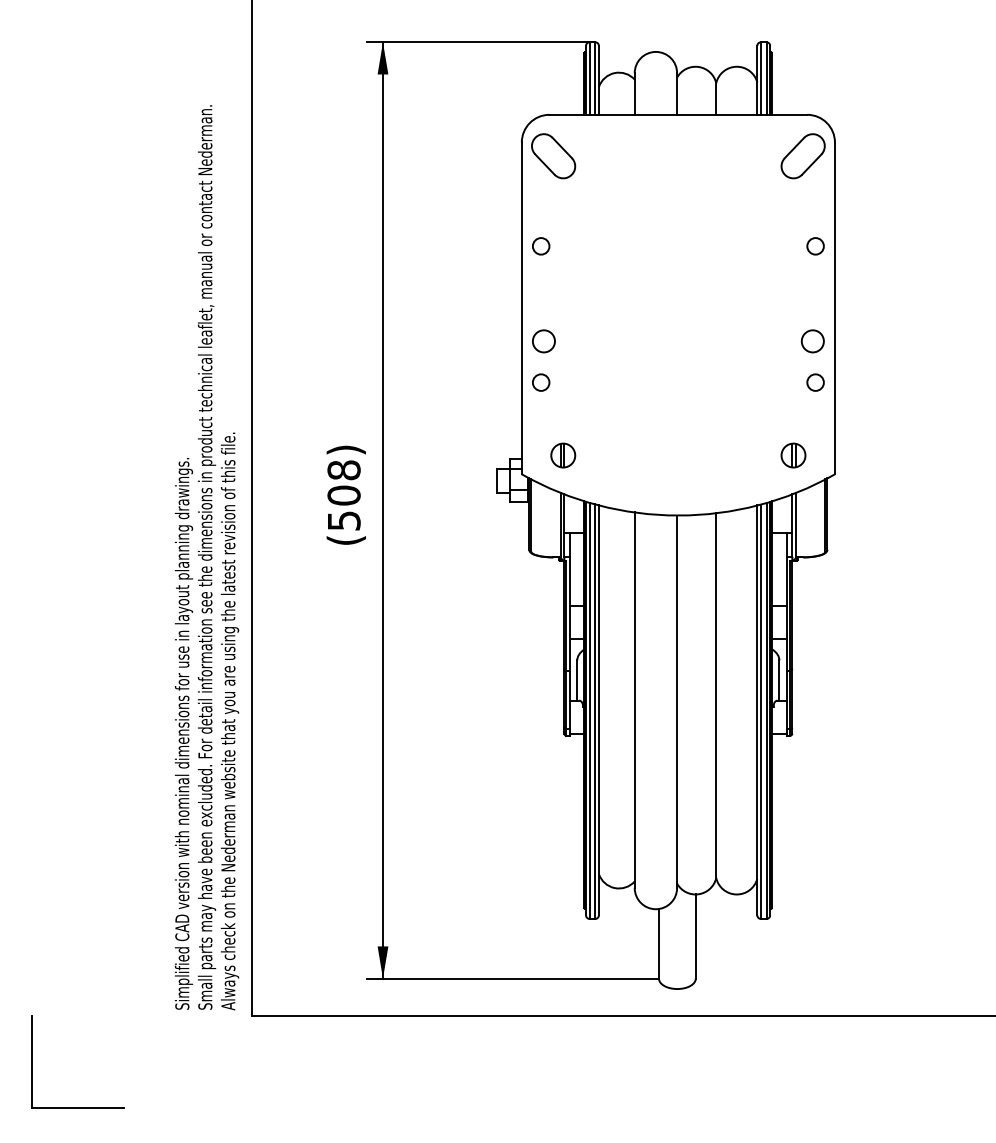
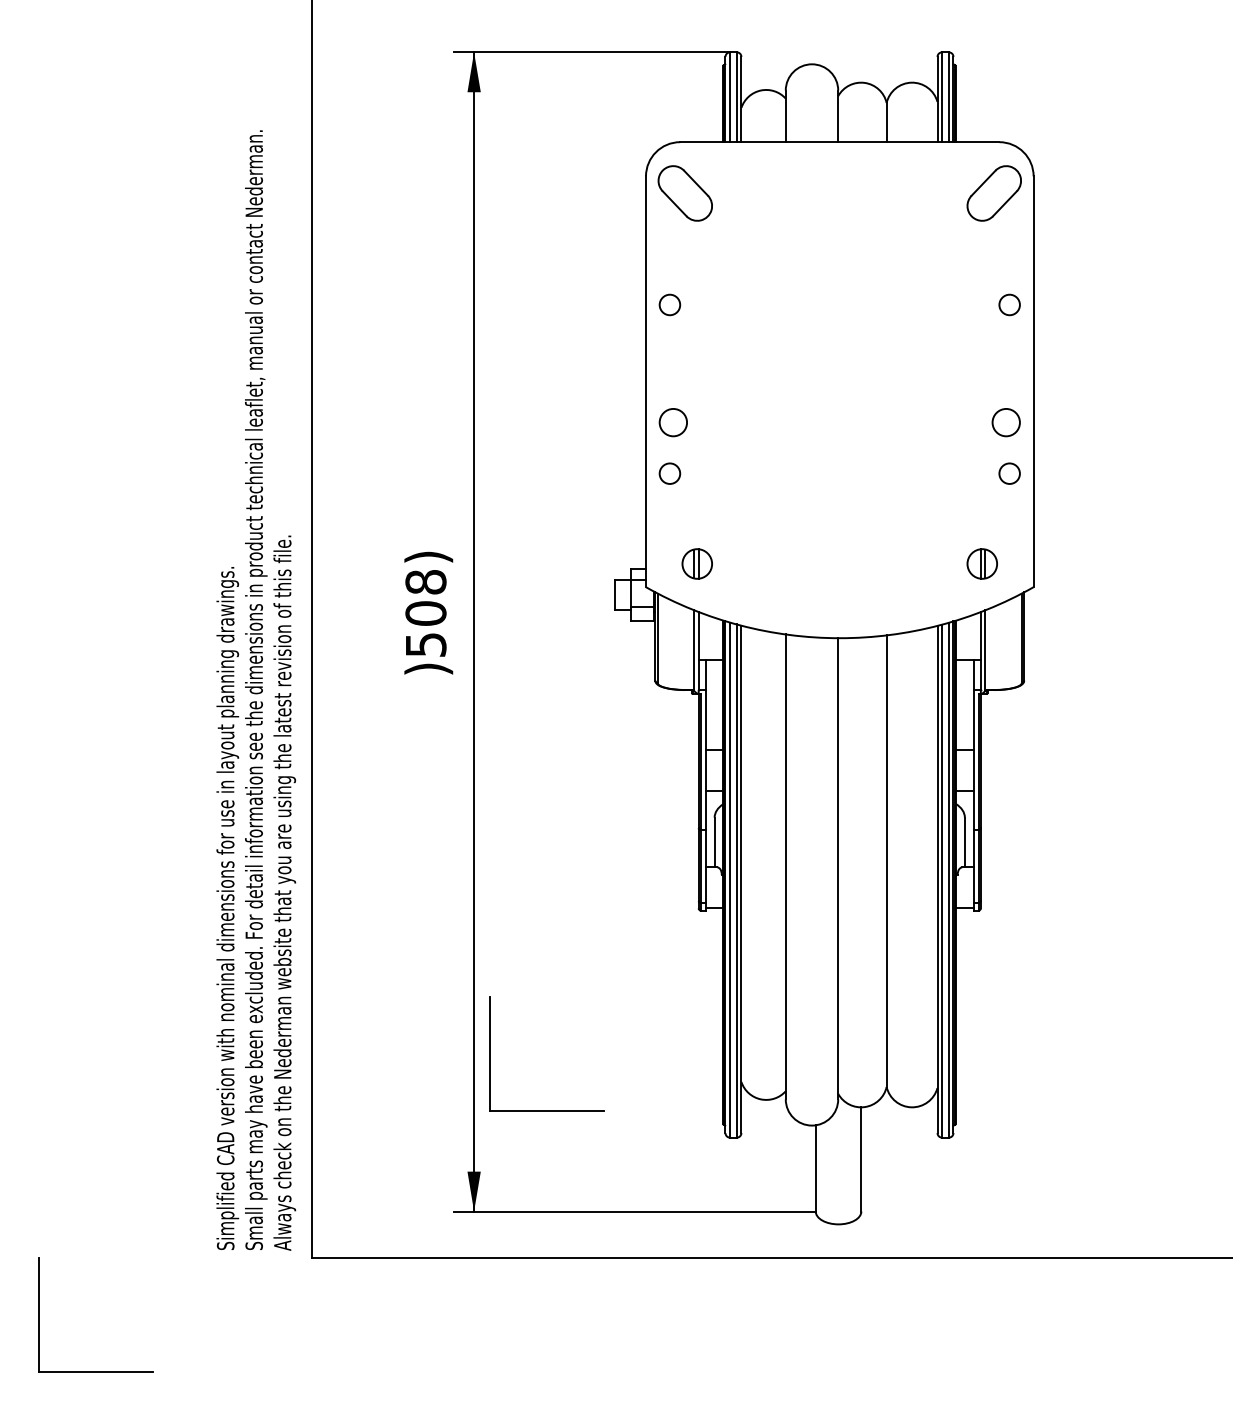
text: (346, 539) -> (428, 668), ( -> )
part: (396, 850) -> (490, 1053), added

